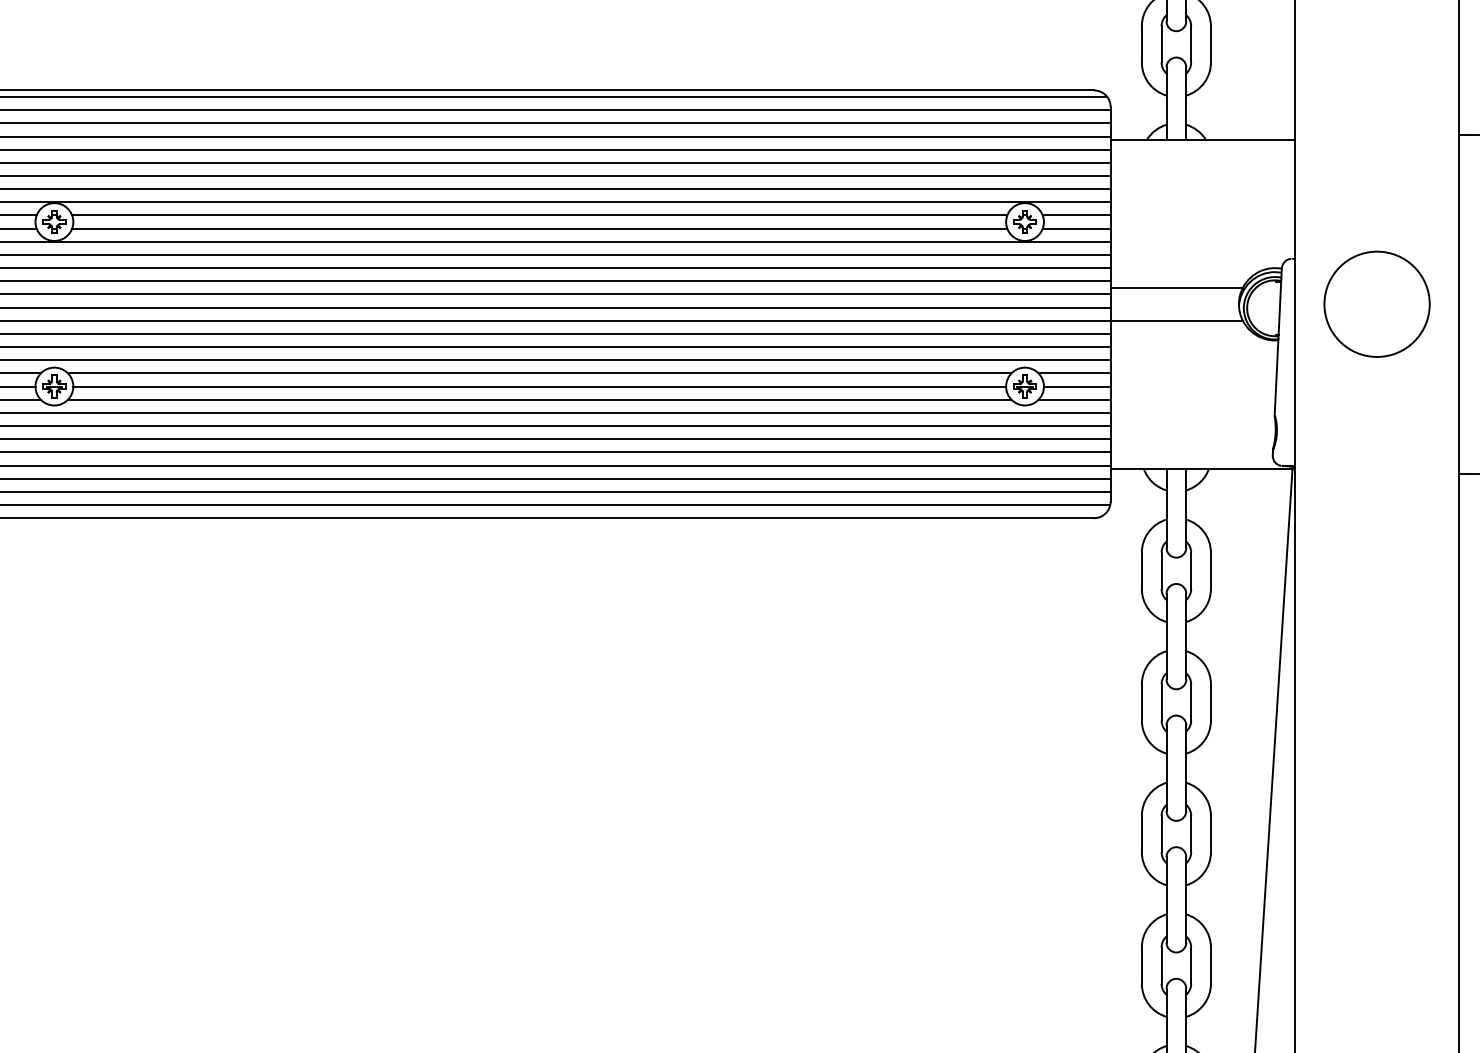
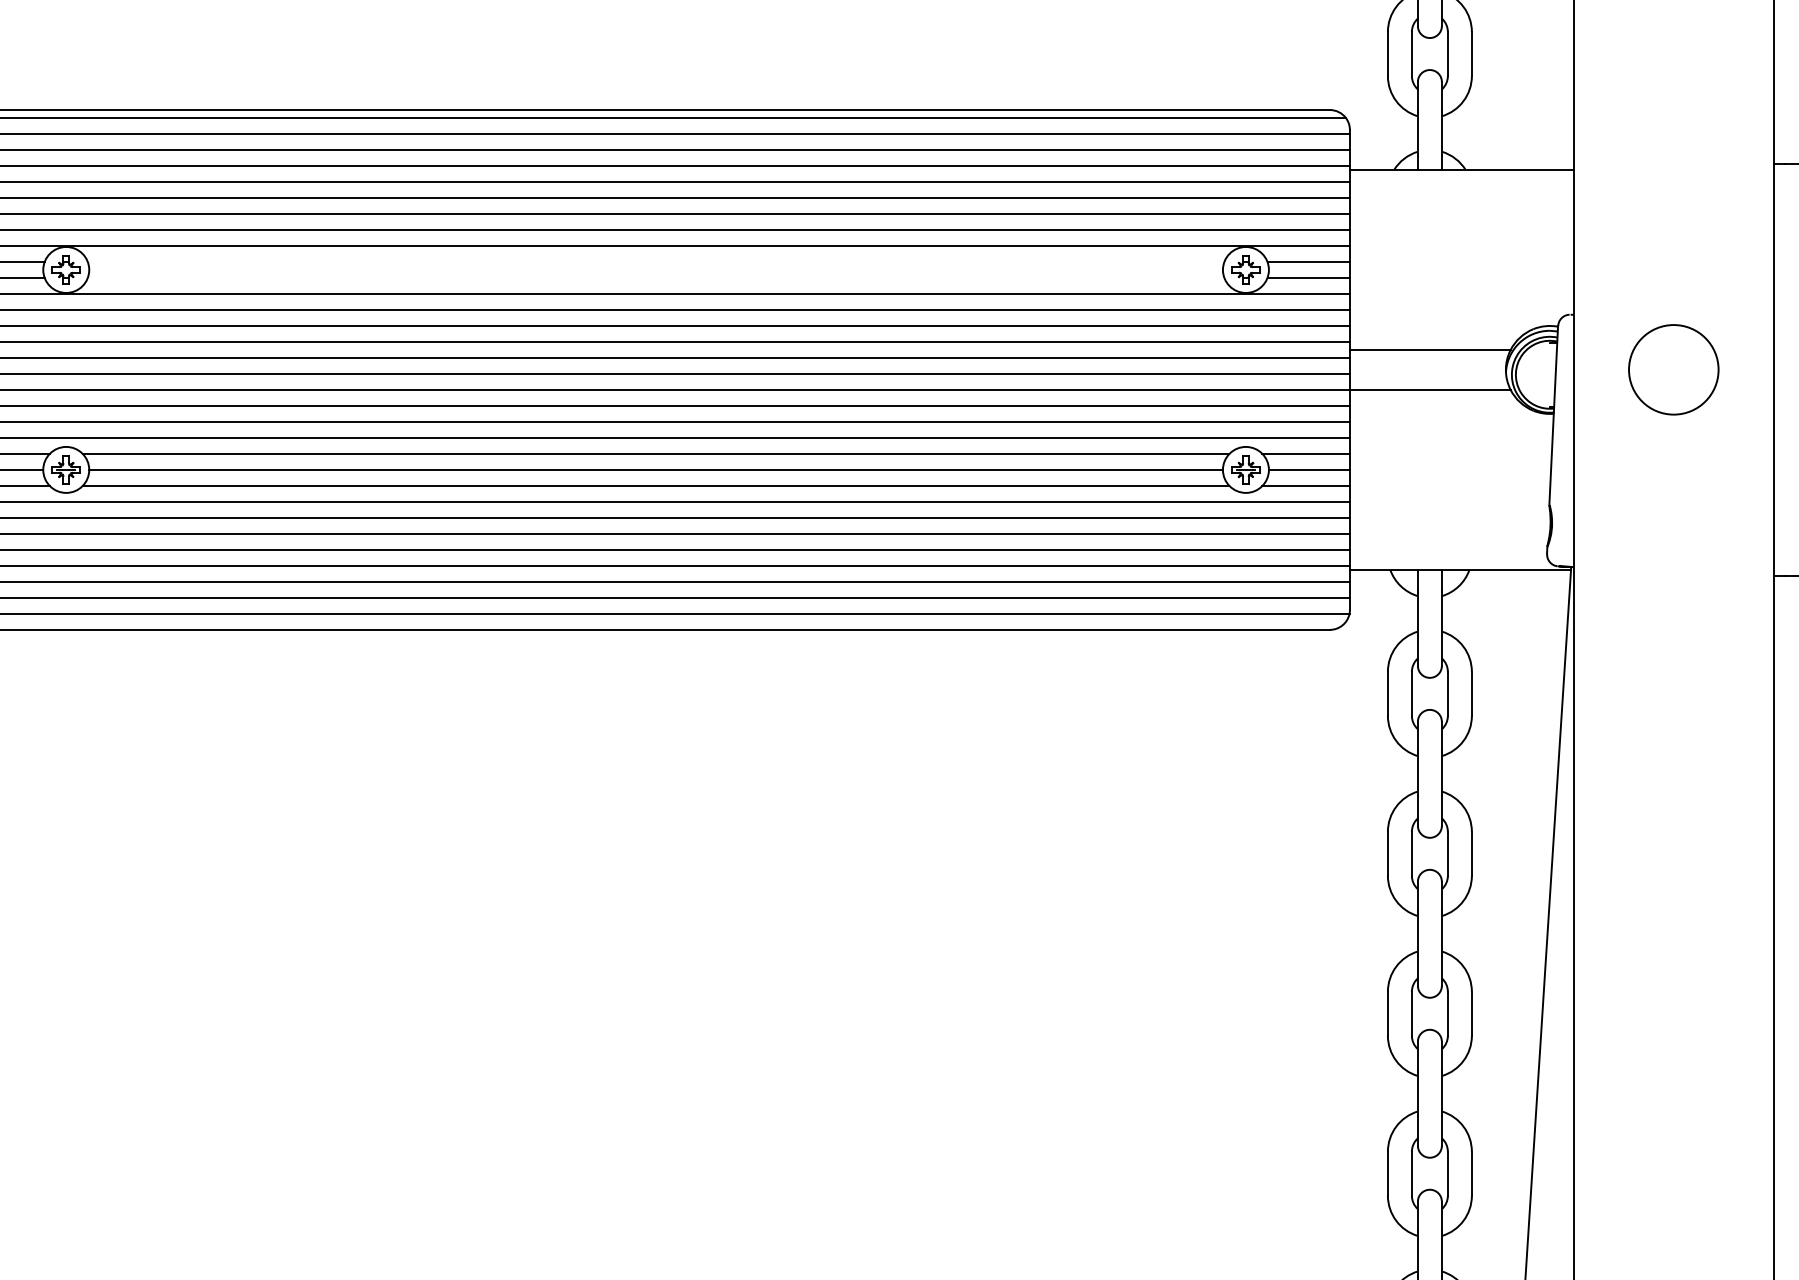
line: (539, 215) -> (655, 262), removed
line: (539, 228) -> (655, 277), removed
circle: (1376, 303) -> (1673, 368), size x0.7

